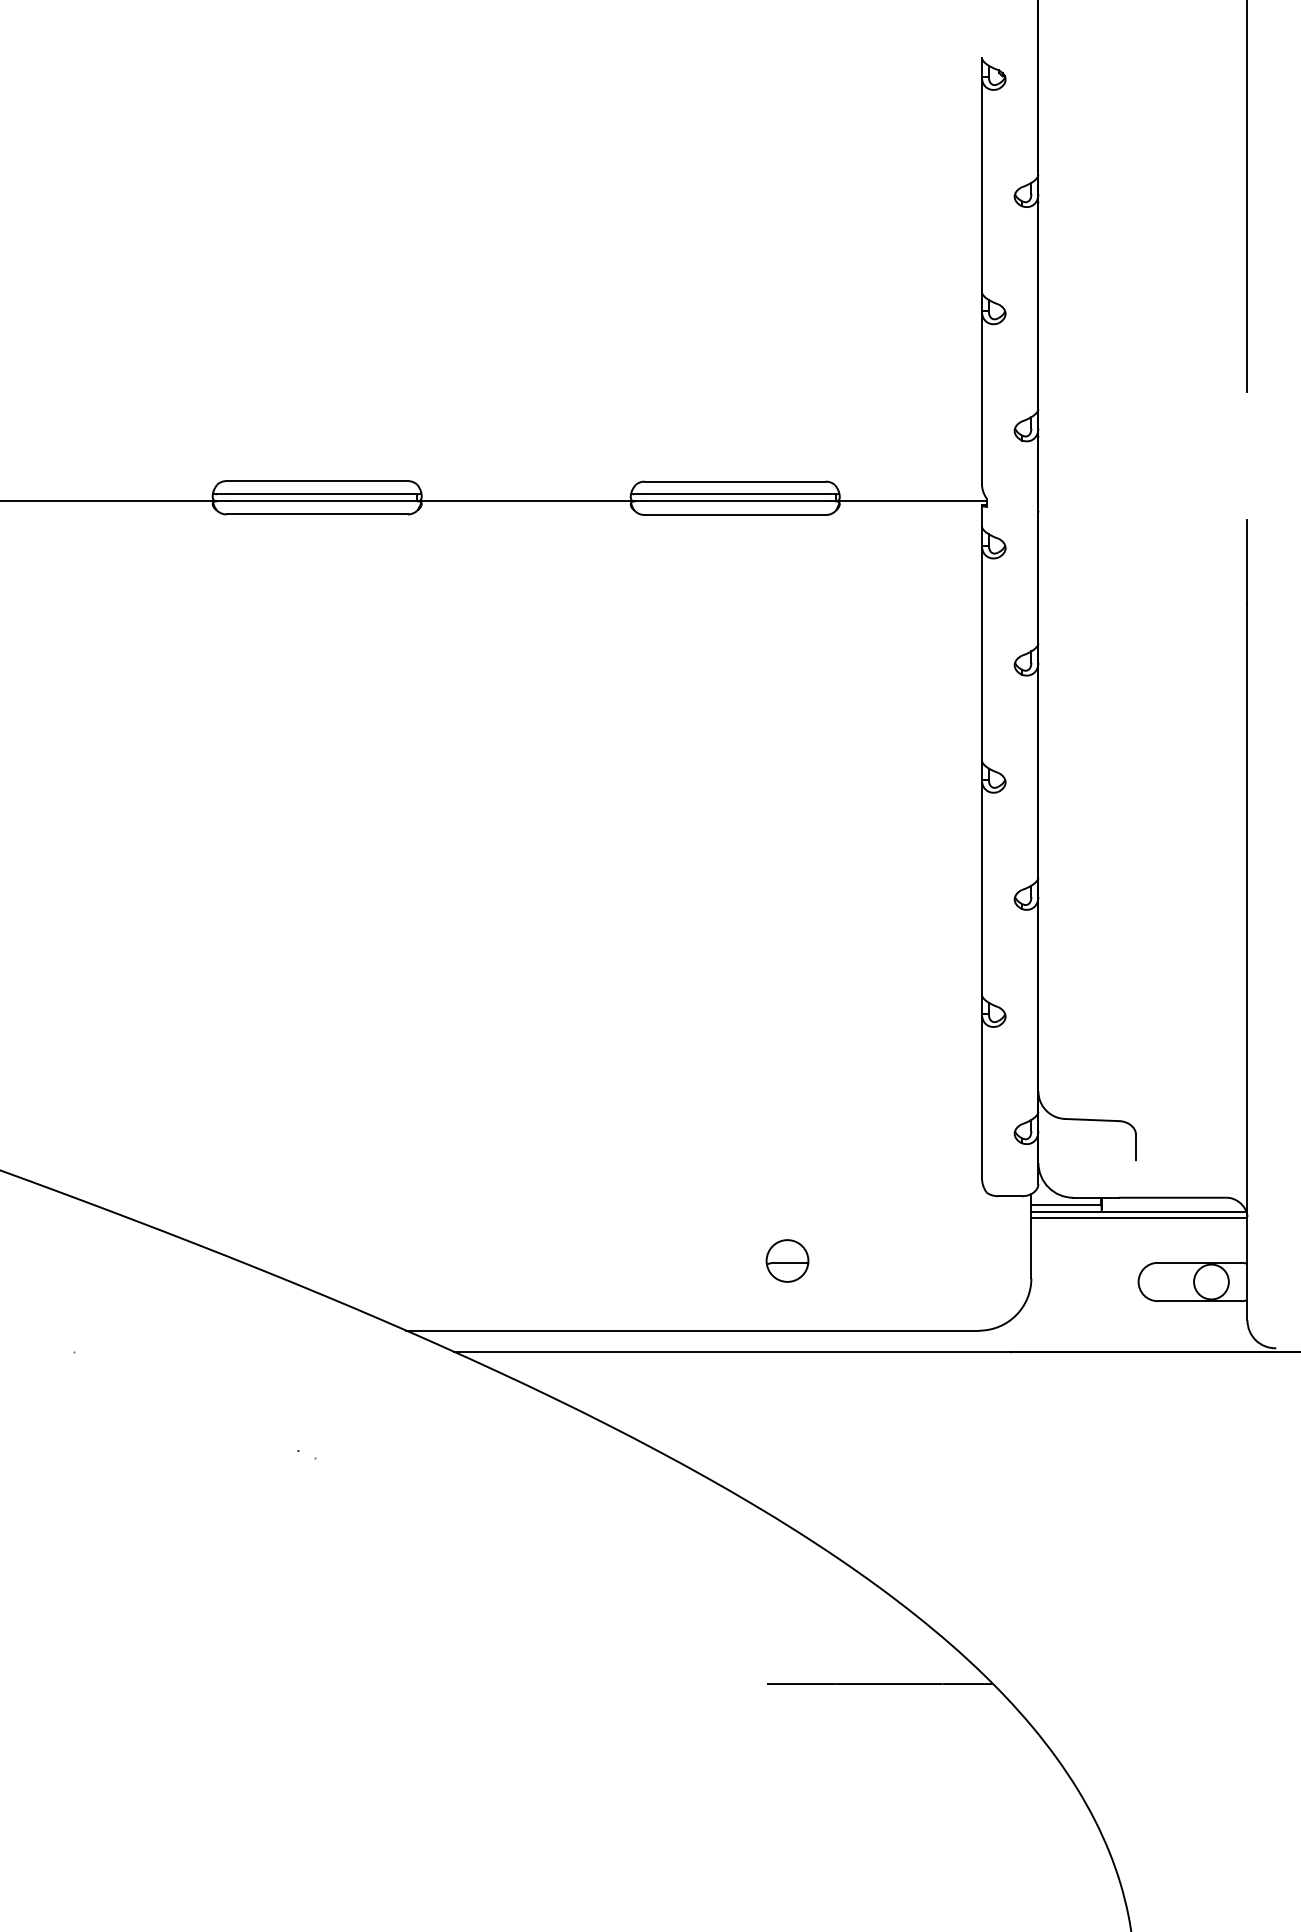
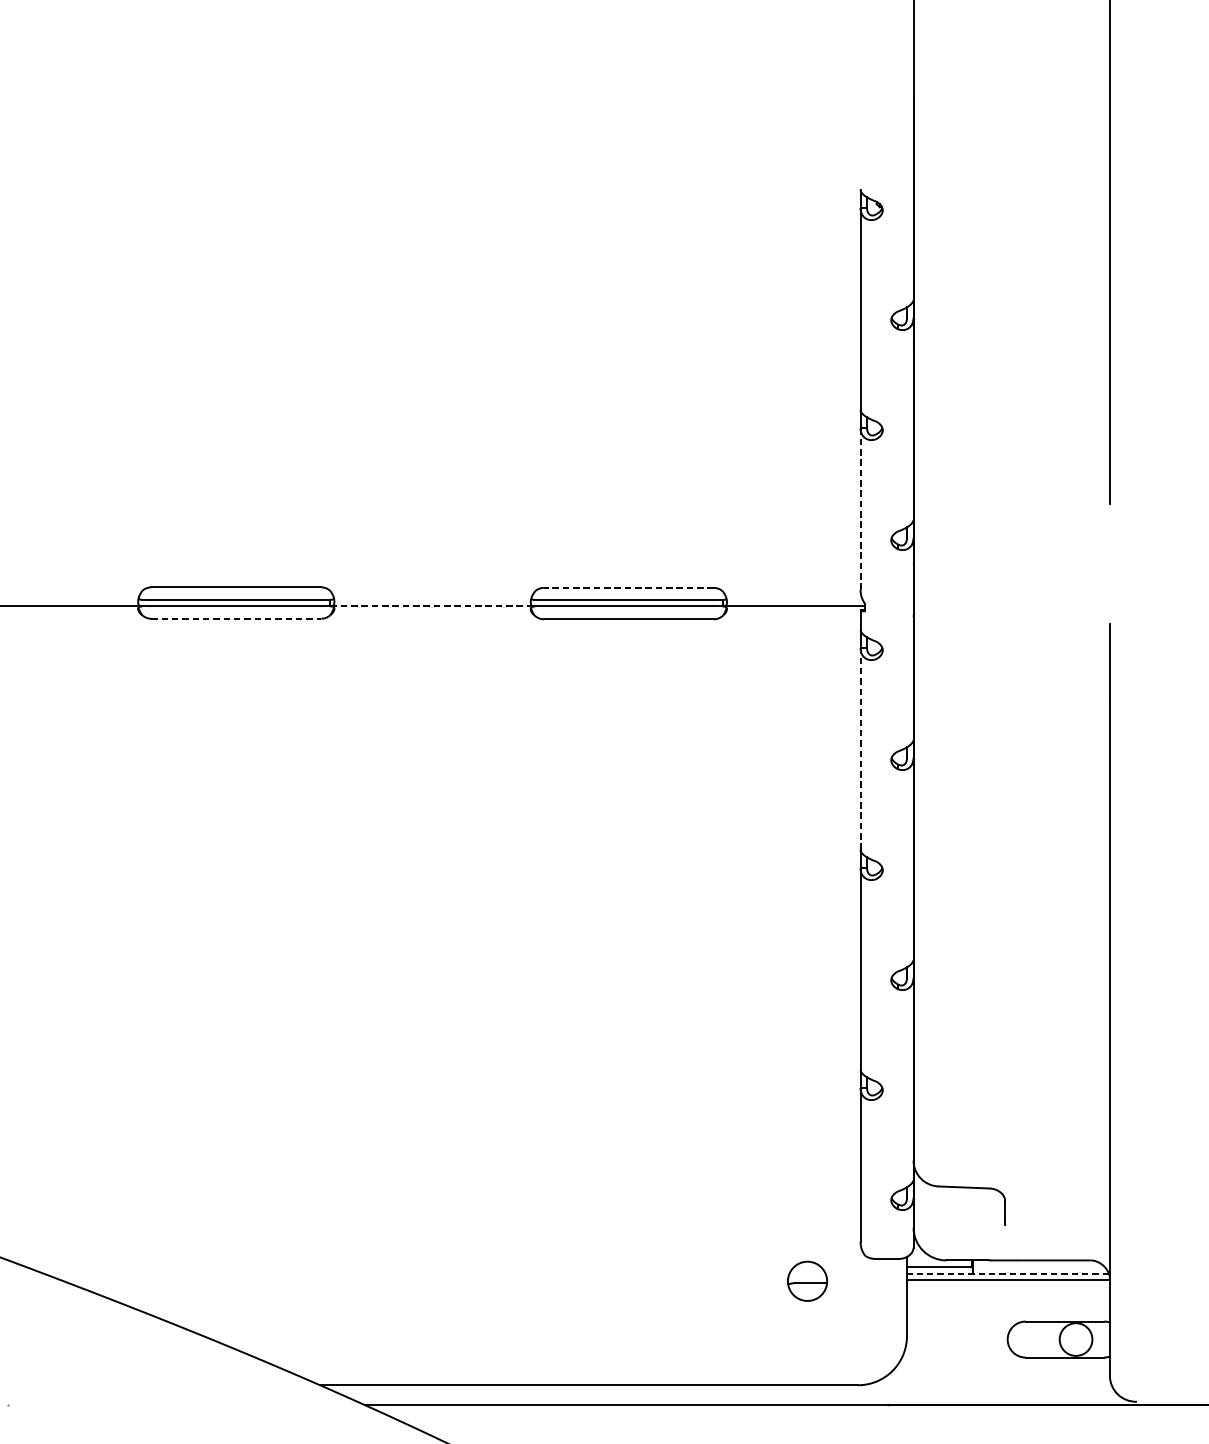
line: (981, 397) -> (860, 508), solid -> dashed
line: (735, 481) -> (629, 587), solid -> dashed
line: (525, 501) -> (431, 606), solid -> dashed
line: (317, 514) -> (236, 618), solid -> dashed
line: (981, 653) -> (860, 749), solid -> dashed
line: (1139, 1212) -> (1008, 1274), solid -> dashed
part: (787, 1260) -> (807, 1280), moved

